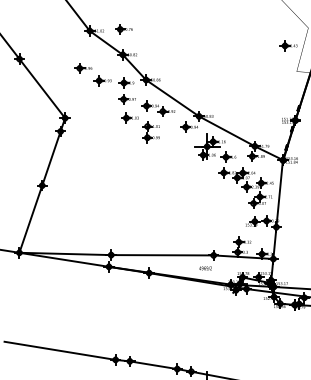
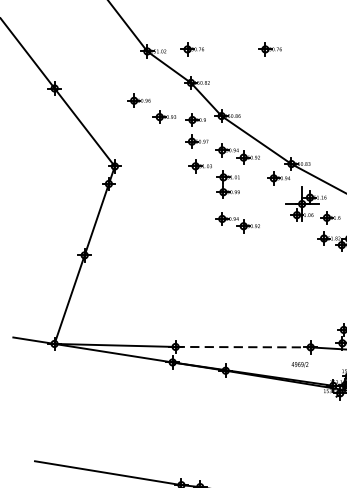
part: (182, 29) -> (269, 49), added
part: (158, 160) -> (237, 222), added
line: (162, 255) -> (243, 347), solid -> dashed

